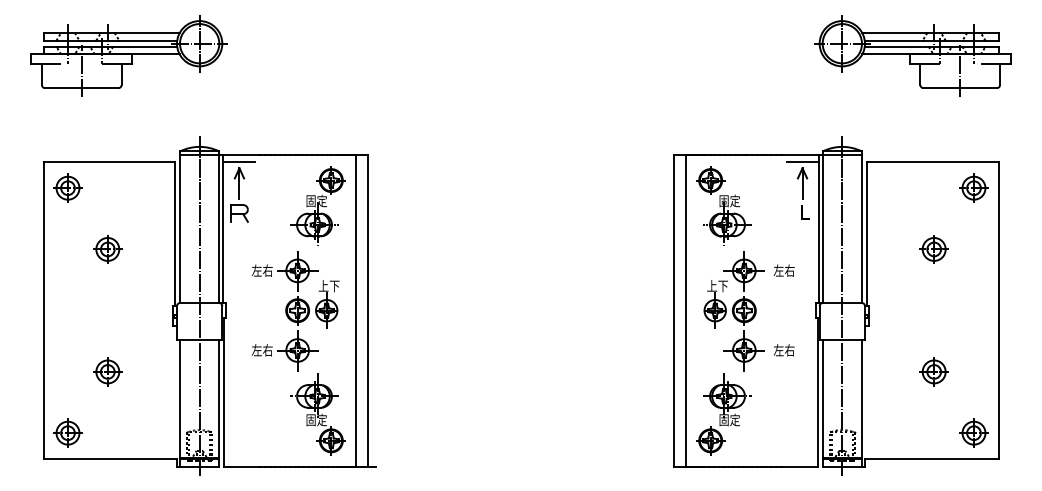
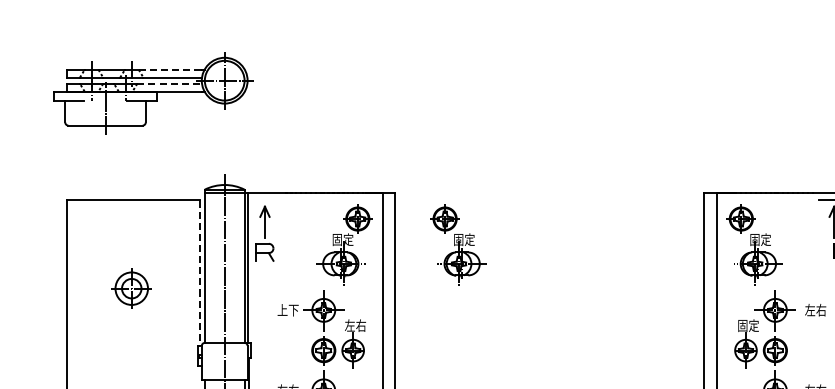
line: (146, 33) -> (170, 70), solid -> dashed
line: (144, 46) -> (168, 83), solid -> dashed
line: (239, 162) -> (264, 200), removed
part: (67, 187) -> (91, 226), removed
part: (430, 205) -> (458, 244), added
line: (175, 234) -> (200, 273), solid -> dashed
part: (107, 249) -> (131, 288), size x1.4
text: (262, 270) -> (288, 309), 左右 -> 上下
text: (328, 285) -> (354, 325), 上下 -> 左右
text: (717, 285) -> (748, 325), 上下 -> 固定

